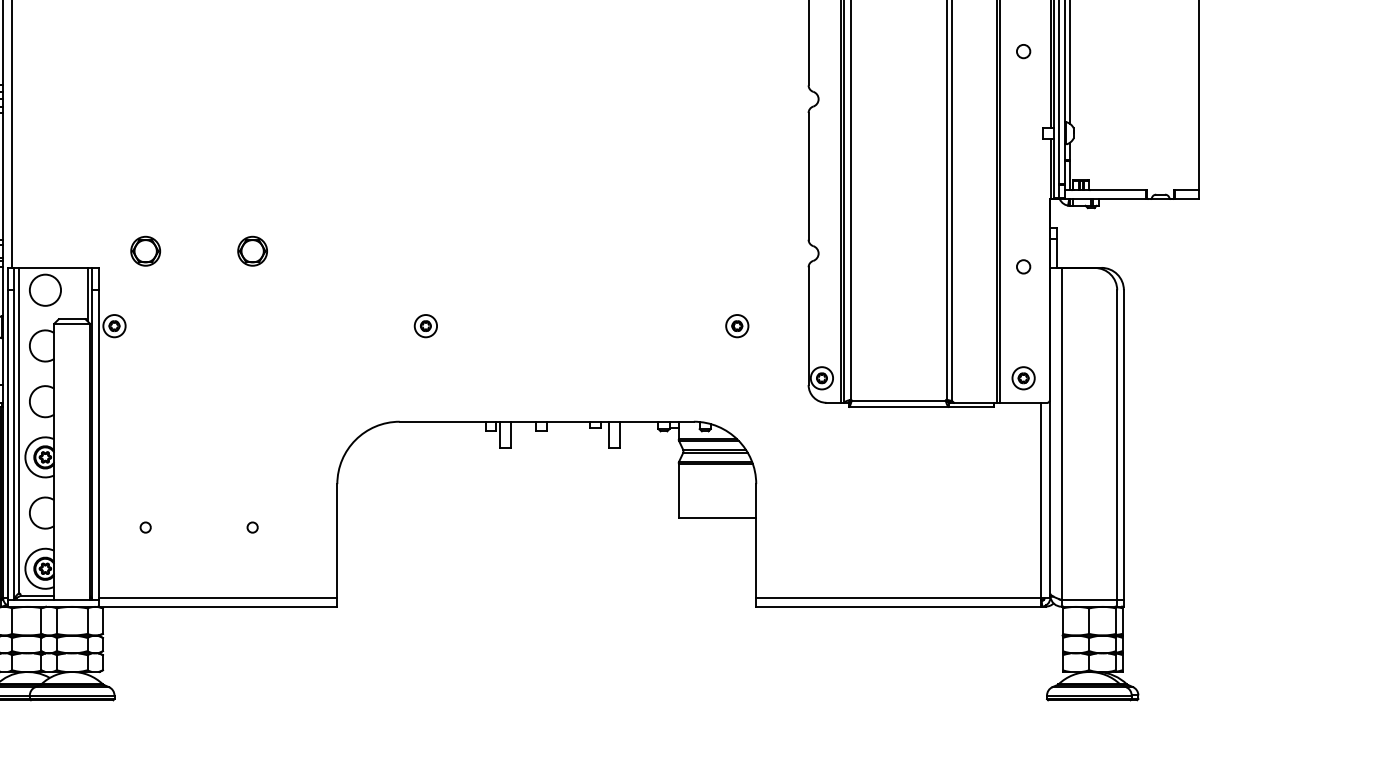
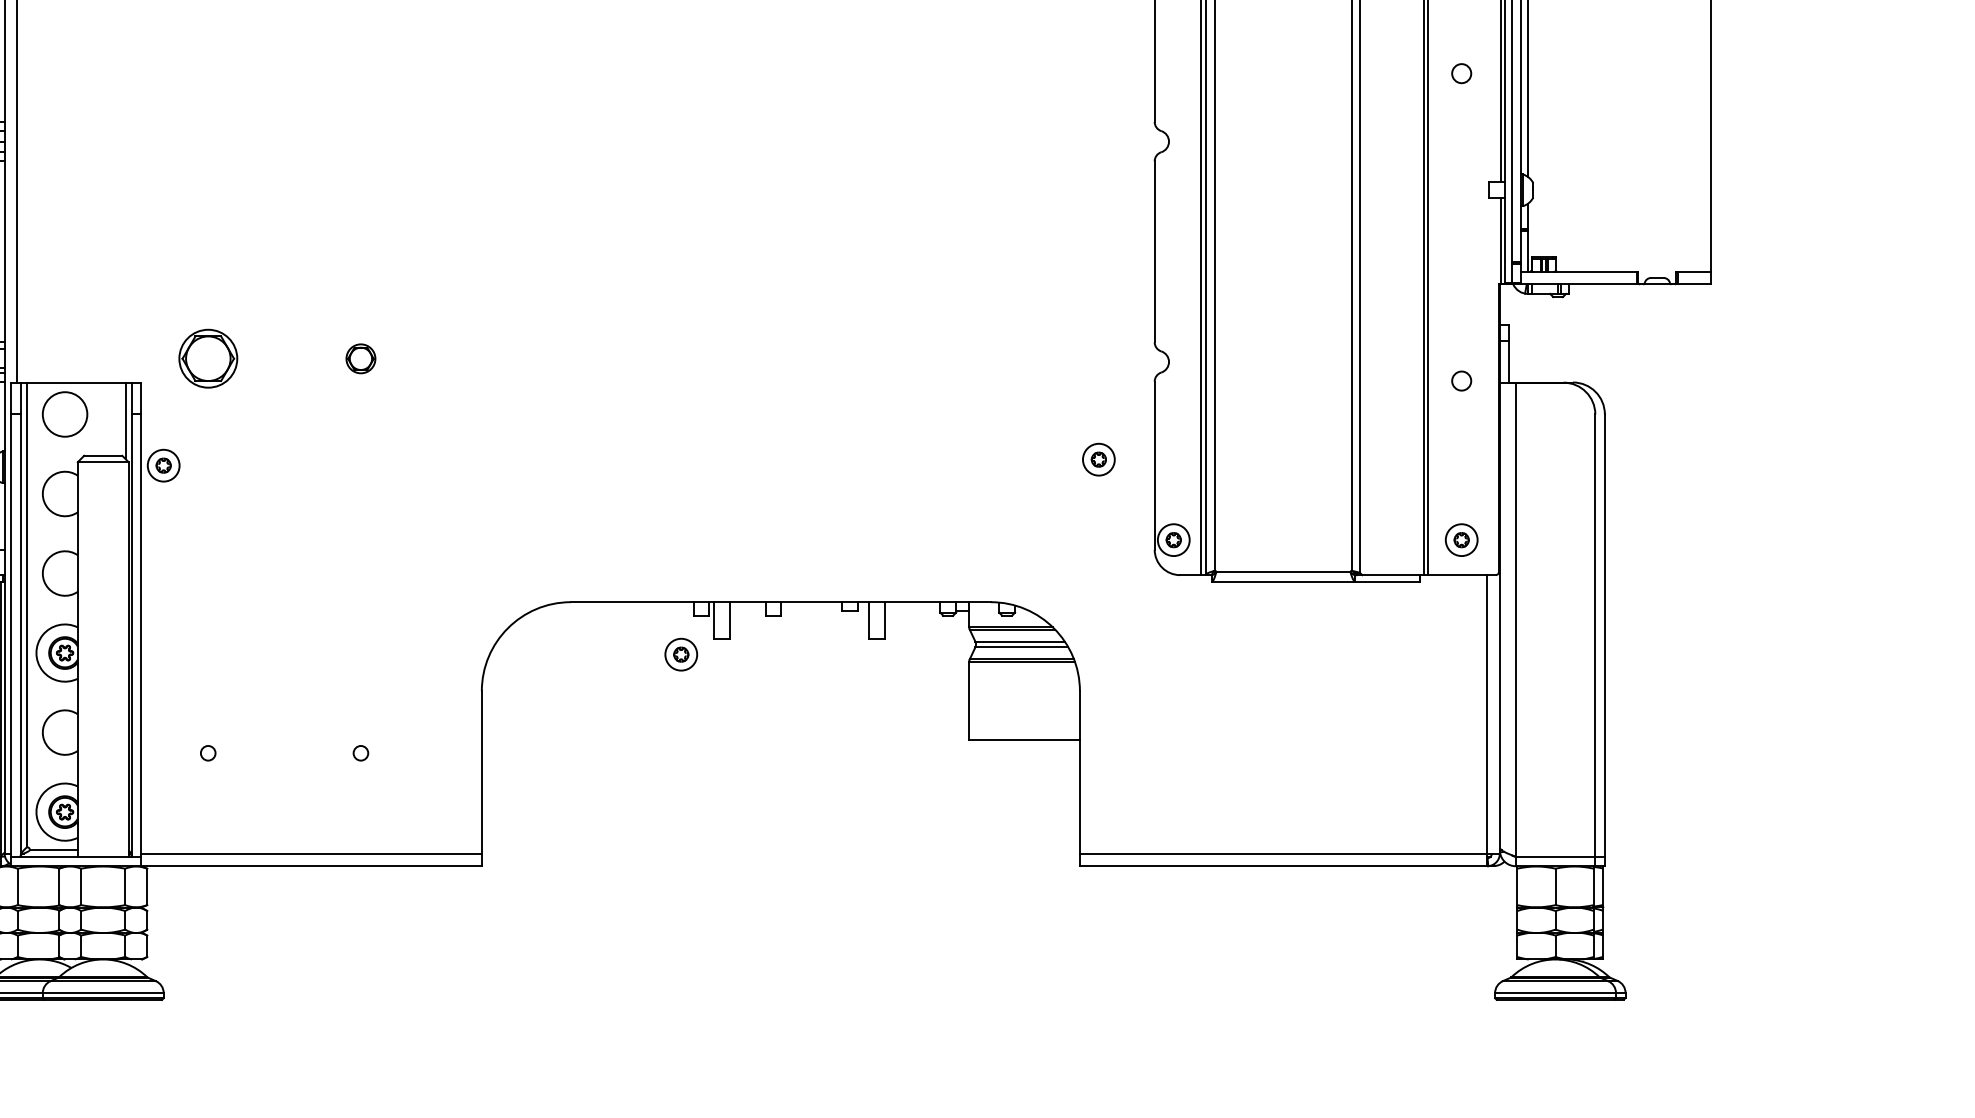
part: (145, 251) -> (207, 358), size x1.4
part: (252, 251) -> (360, 358), size x0.7
part: (426, 326) -> (681, 654), moved
part: (737, 326) -> (1098, 459), moved

